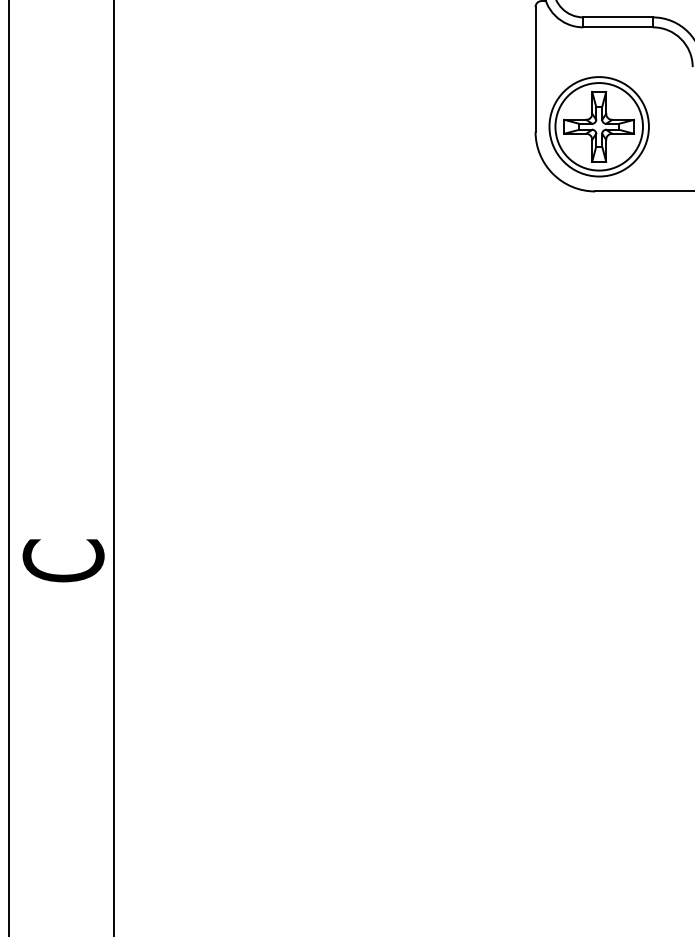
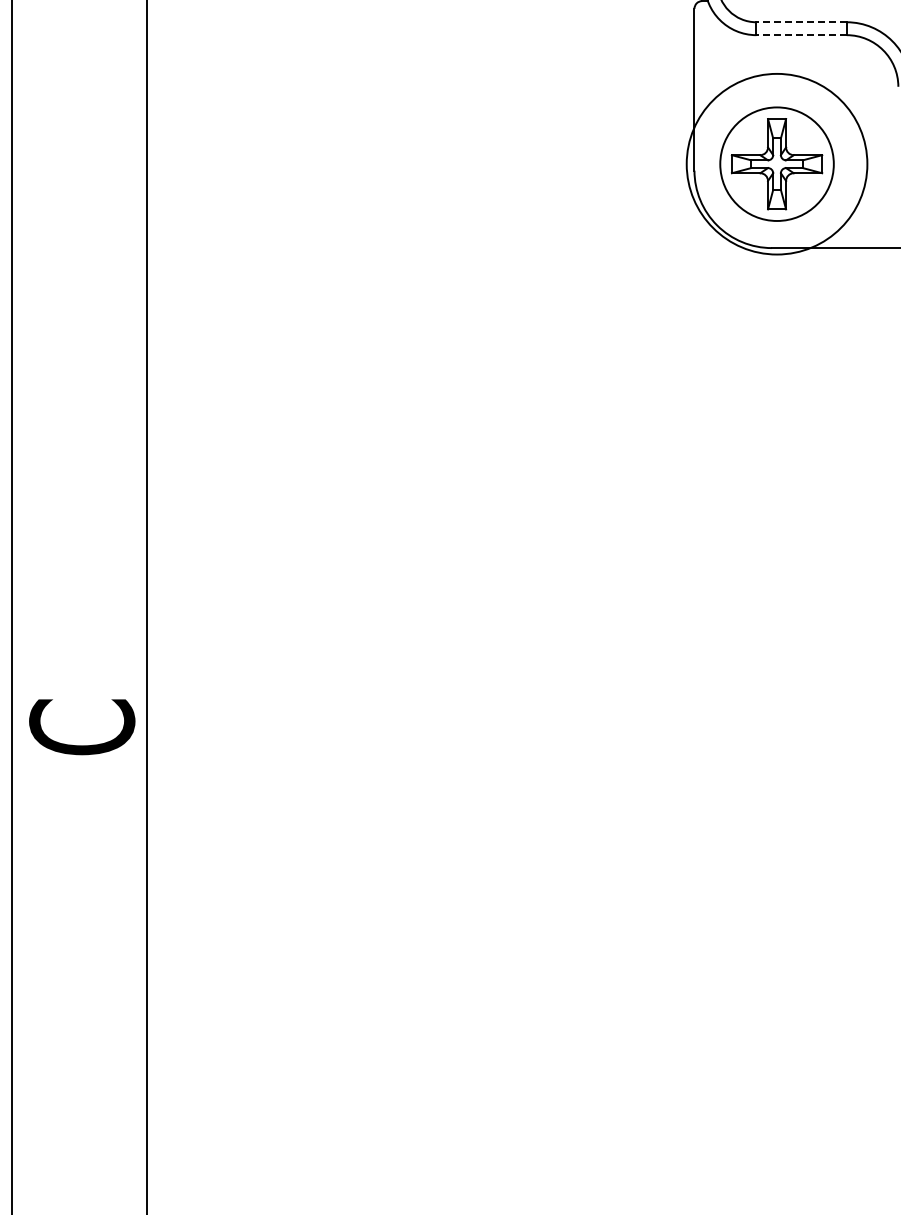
line: (618, 17) -> (801, 22), solid -> dashed
line: (618, 27) -> (801, 35), solid -> dashed
circle: (598, 126) -> (776, 163), size x1.4

